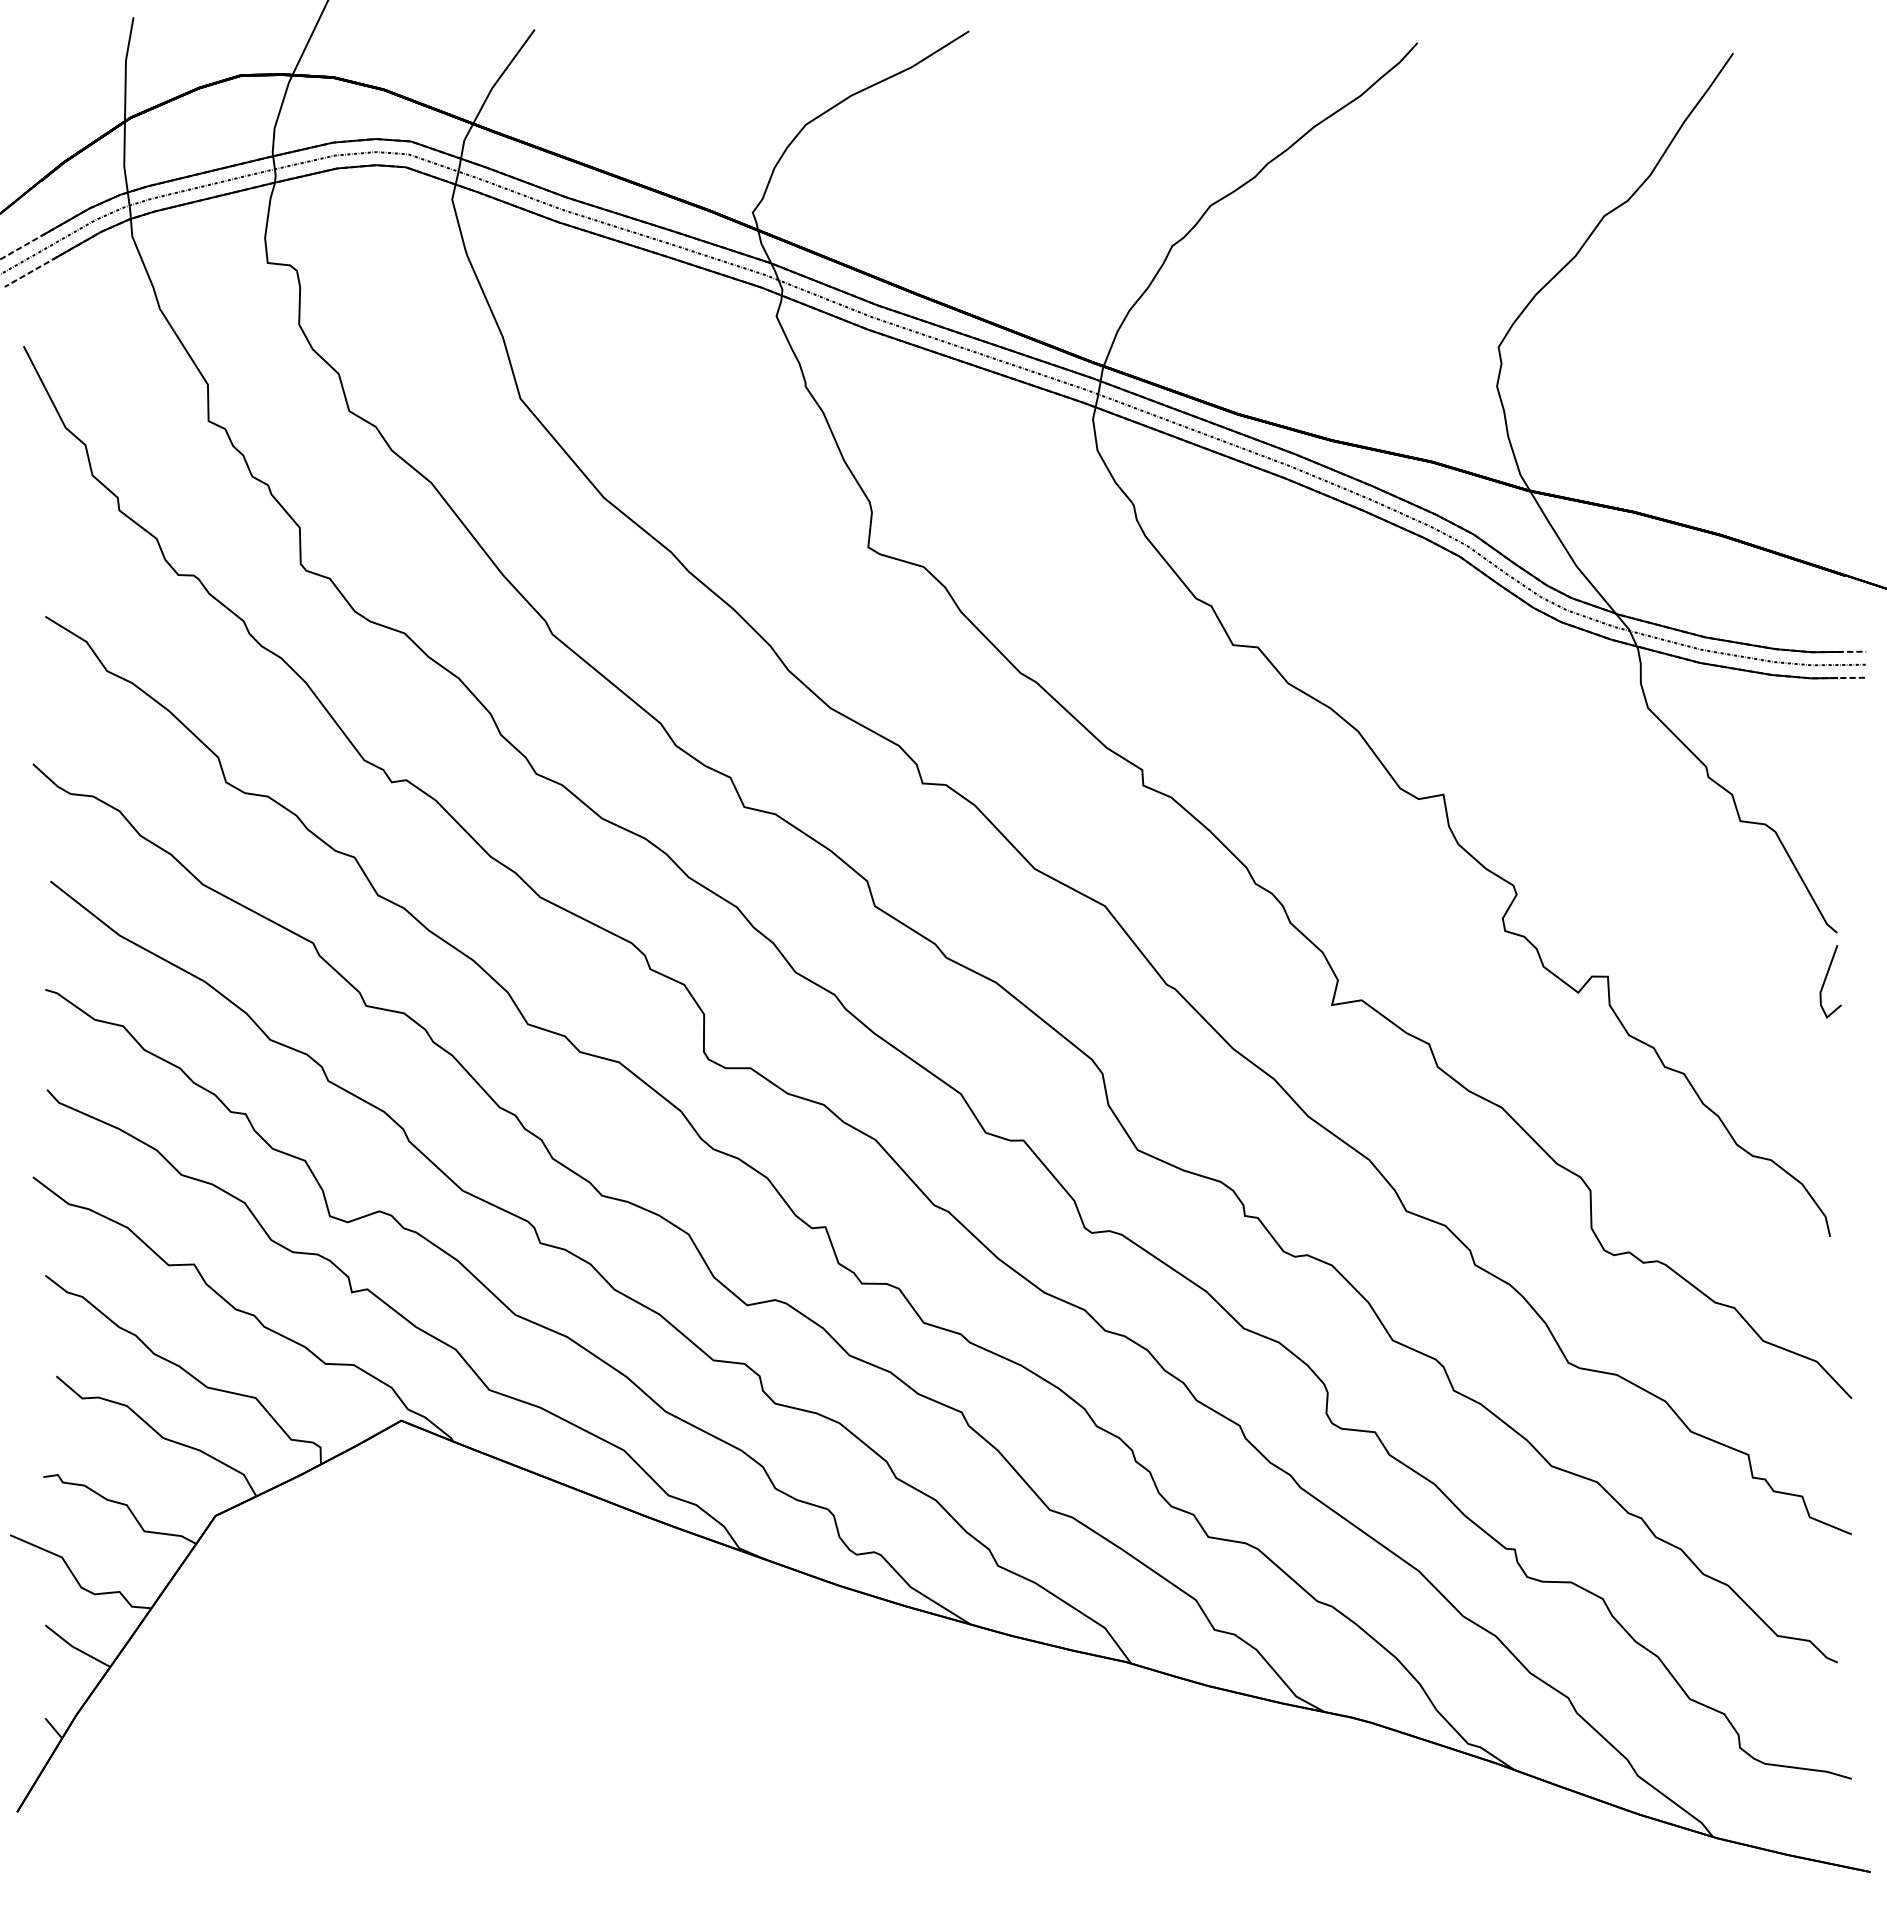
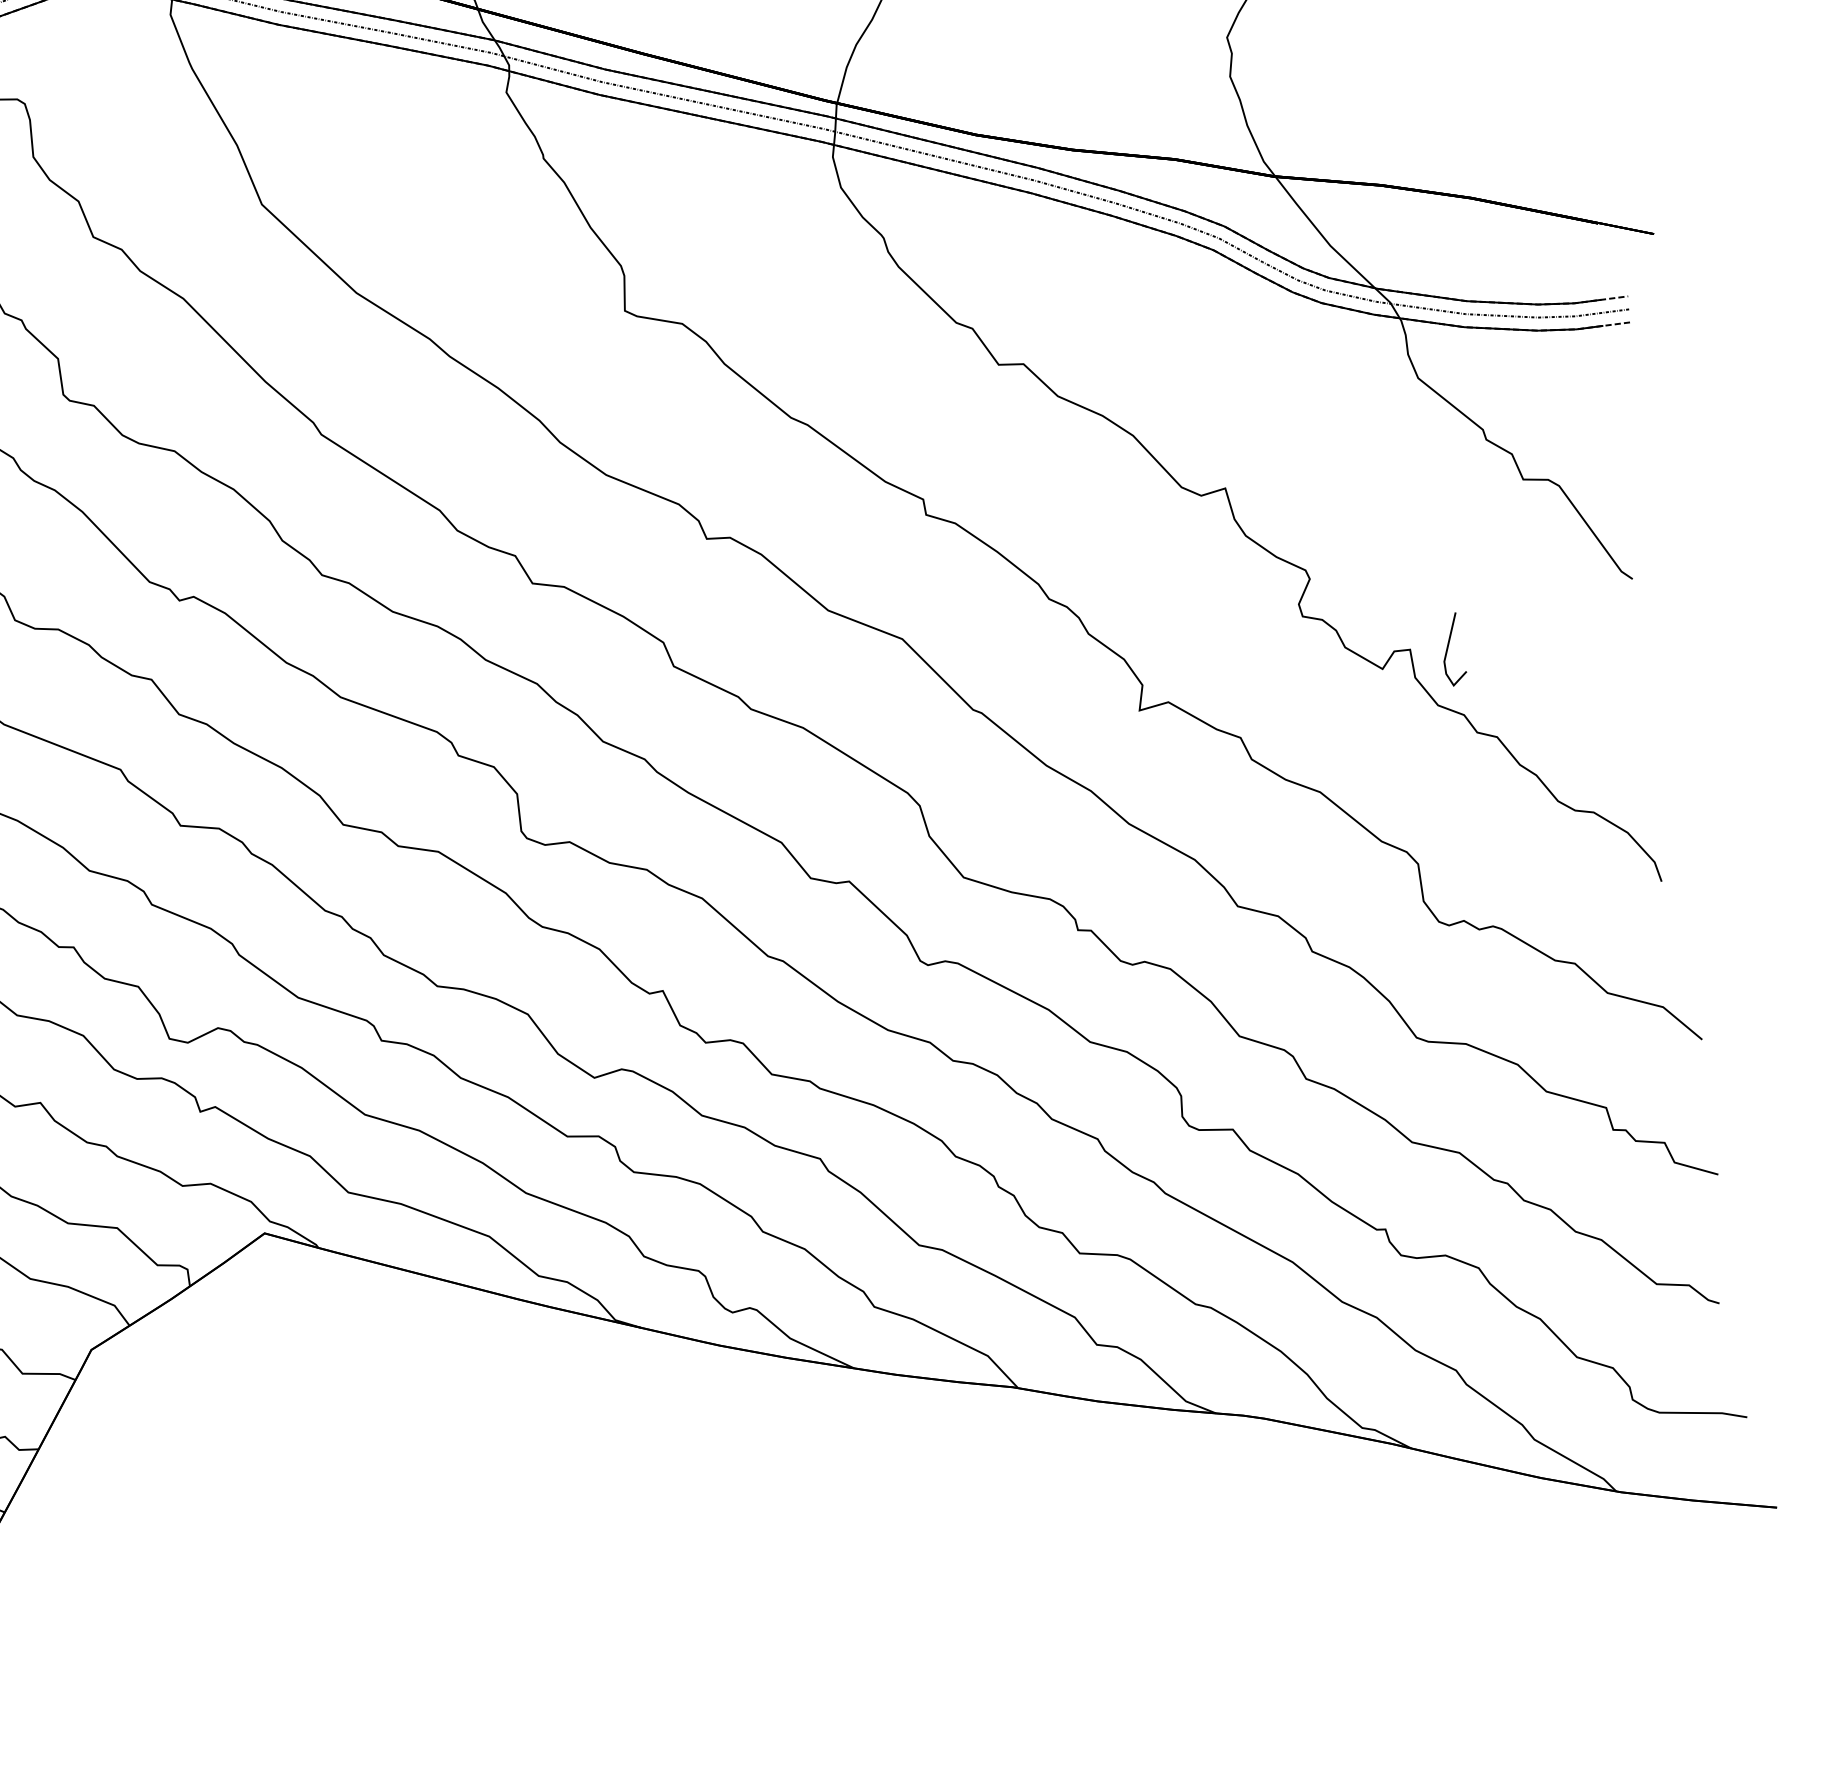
line: (1826, 979) -> (1448, 647), moved

